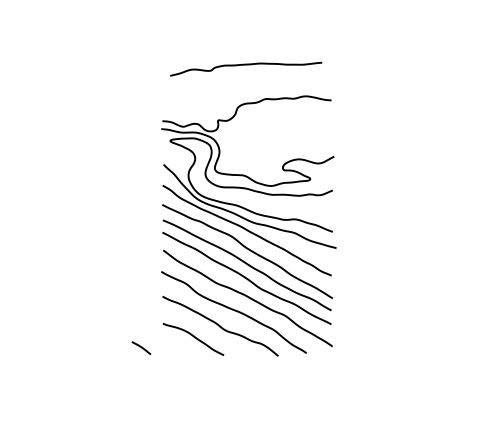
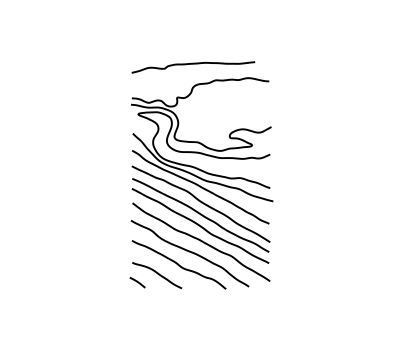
curve: (246, 65) -> (193, 64), moved
line: (141, 347) -> (137, 282), moved

